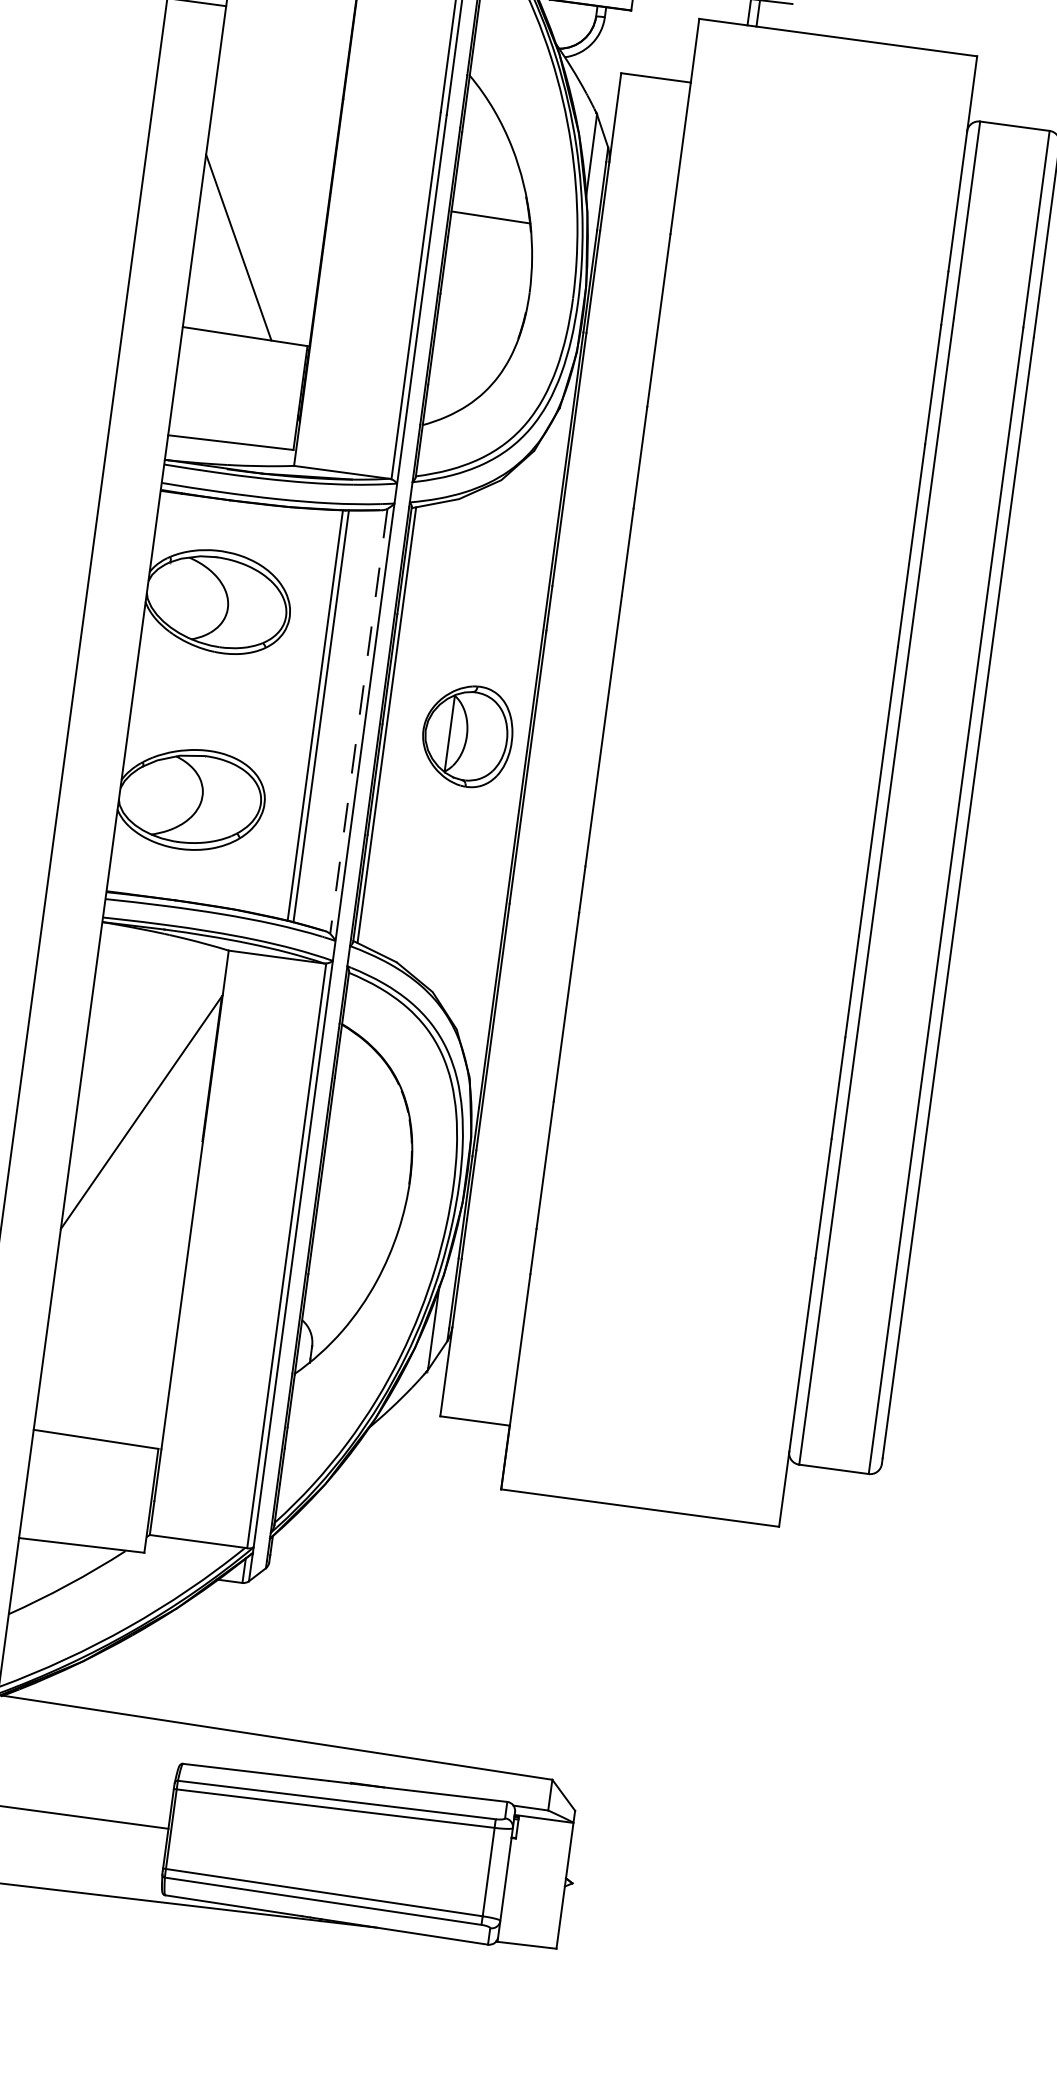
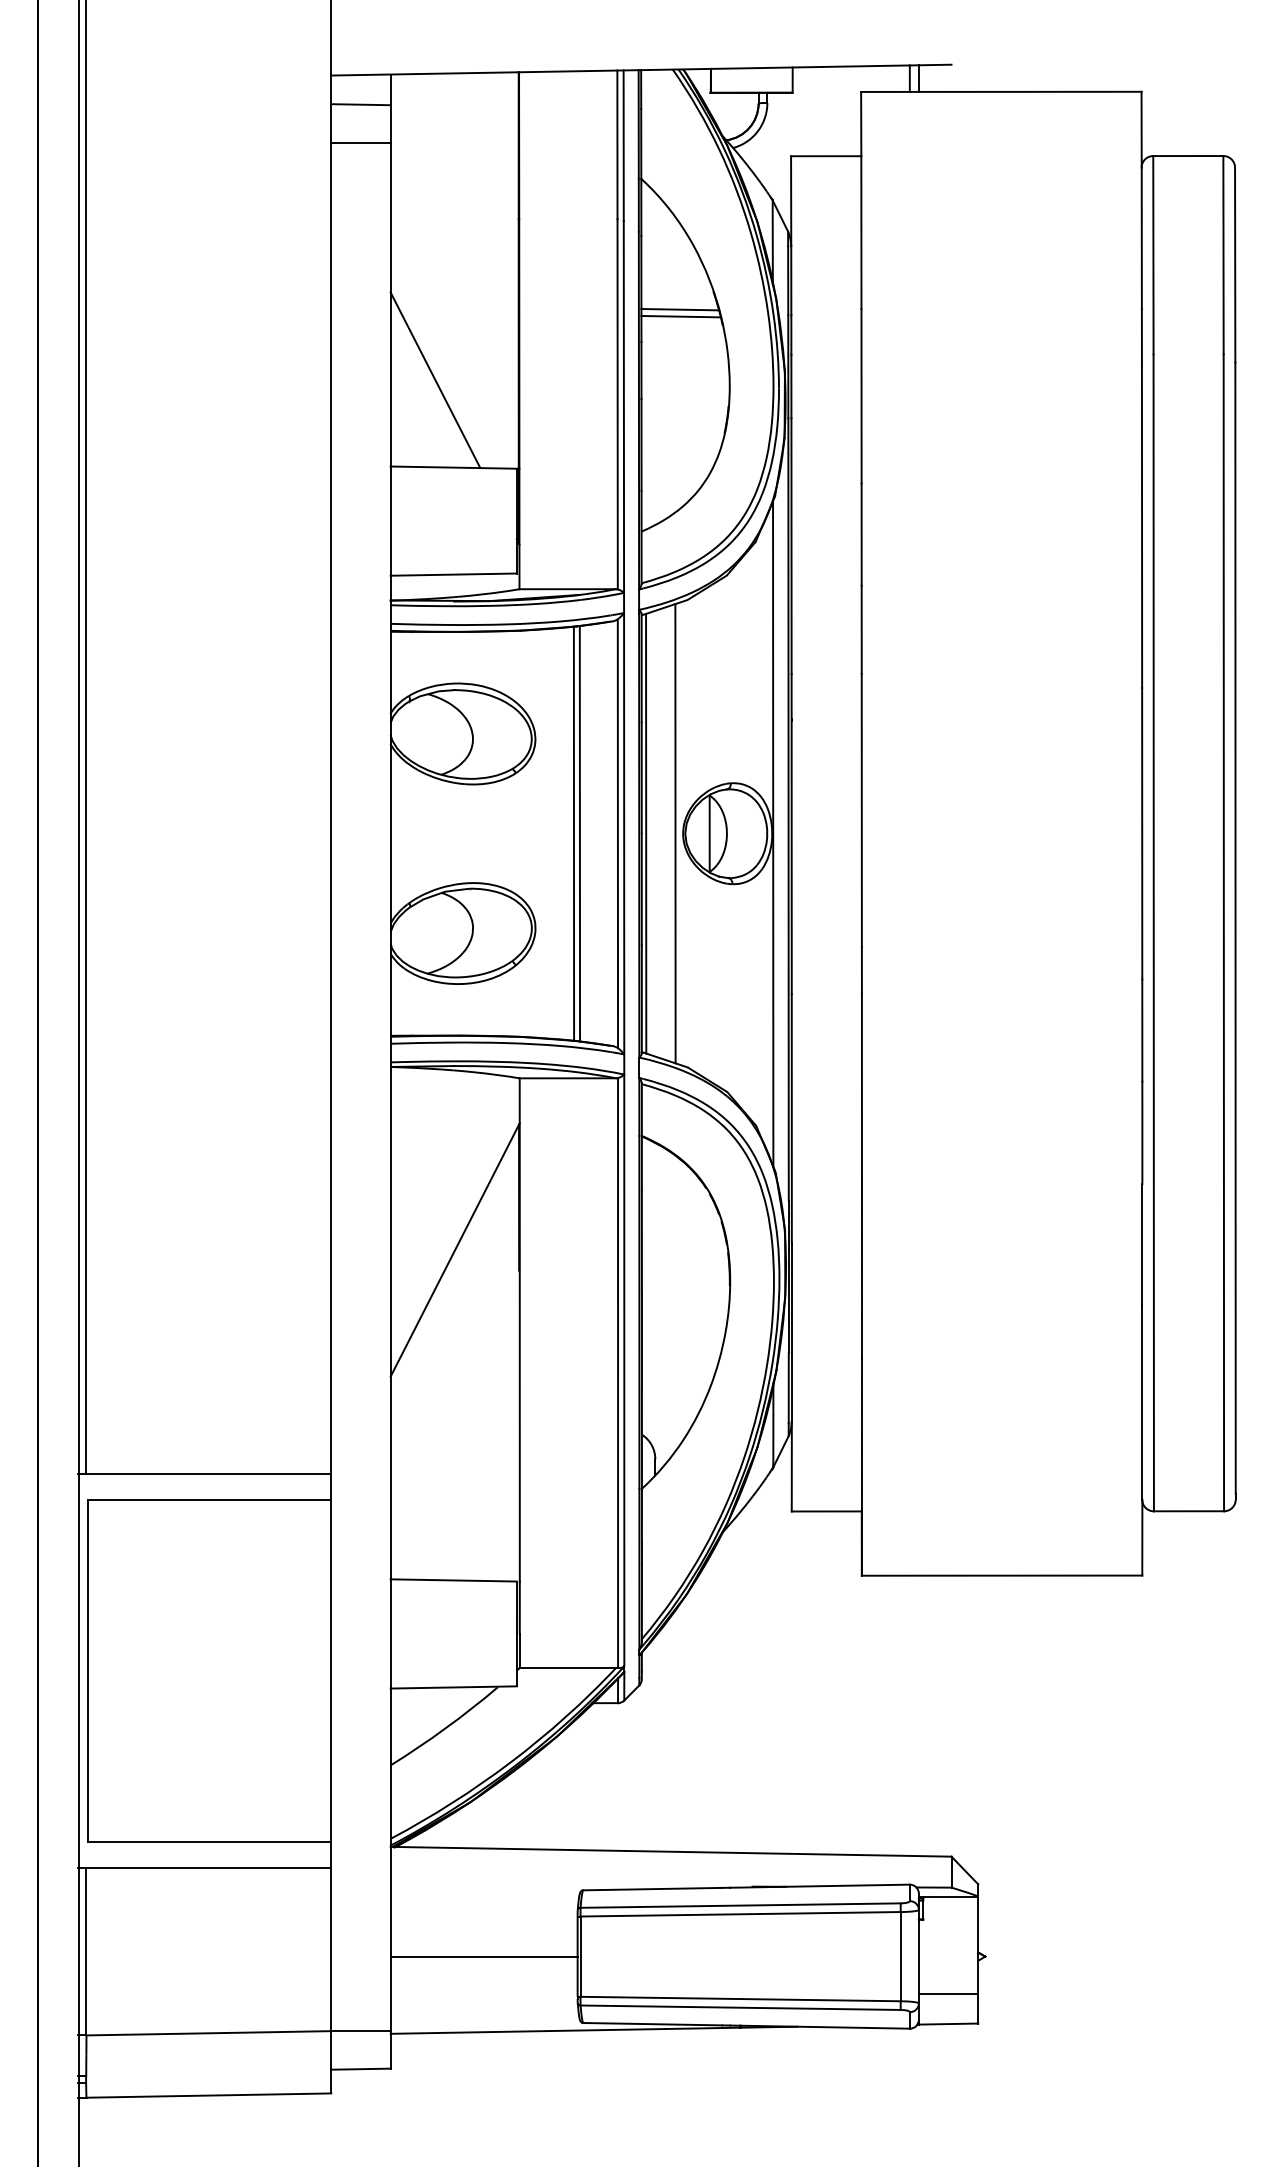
line: (491, 210) -> (680, 309), added
line: (358, 722) -> (617, 834), dashed -> solid
line: (415, 728) -> (675, 833), added
line: (513, 742) -> (773, 833), added
line: (531, 1914) -> (948, 1993), added

